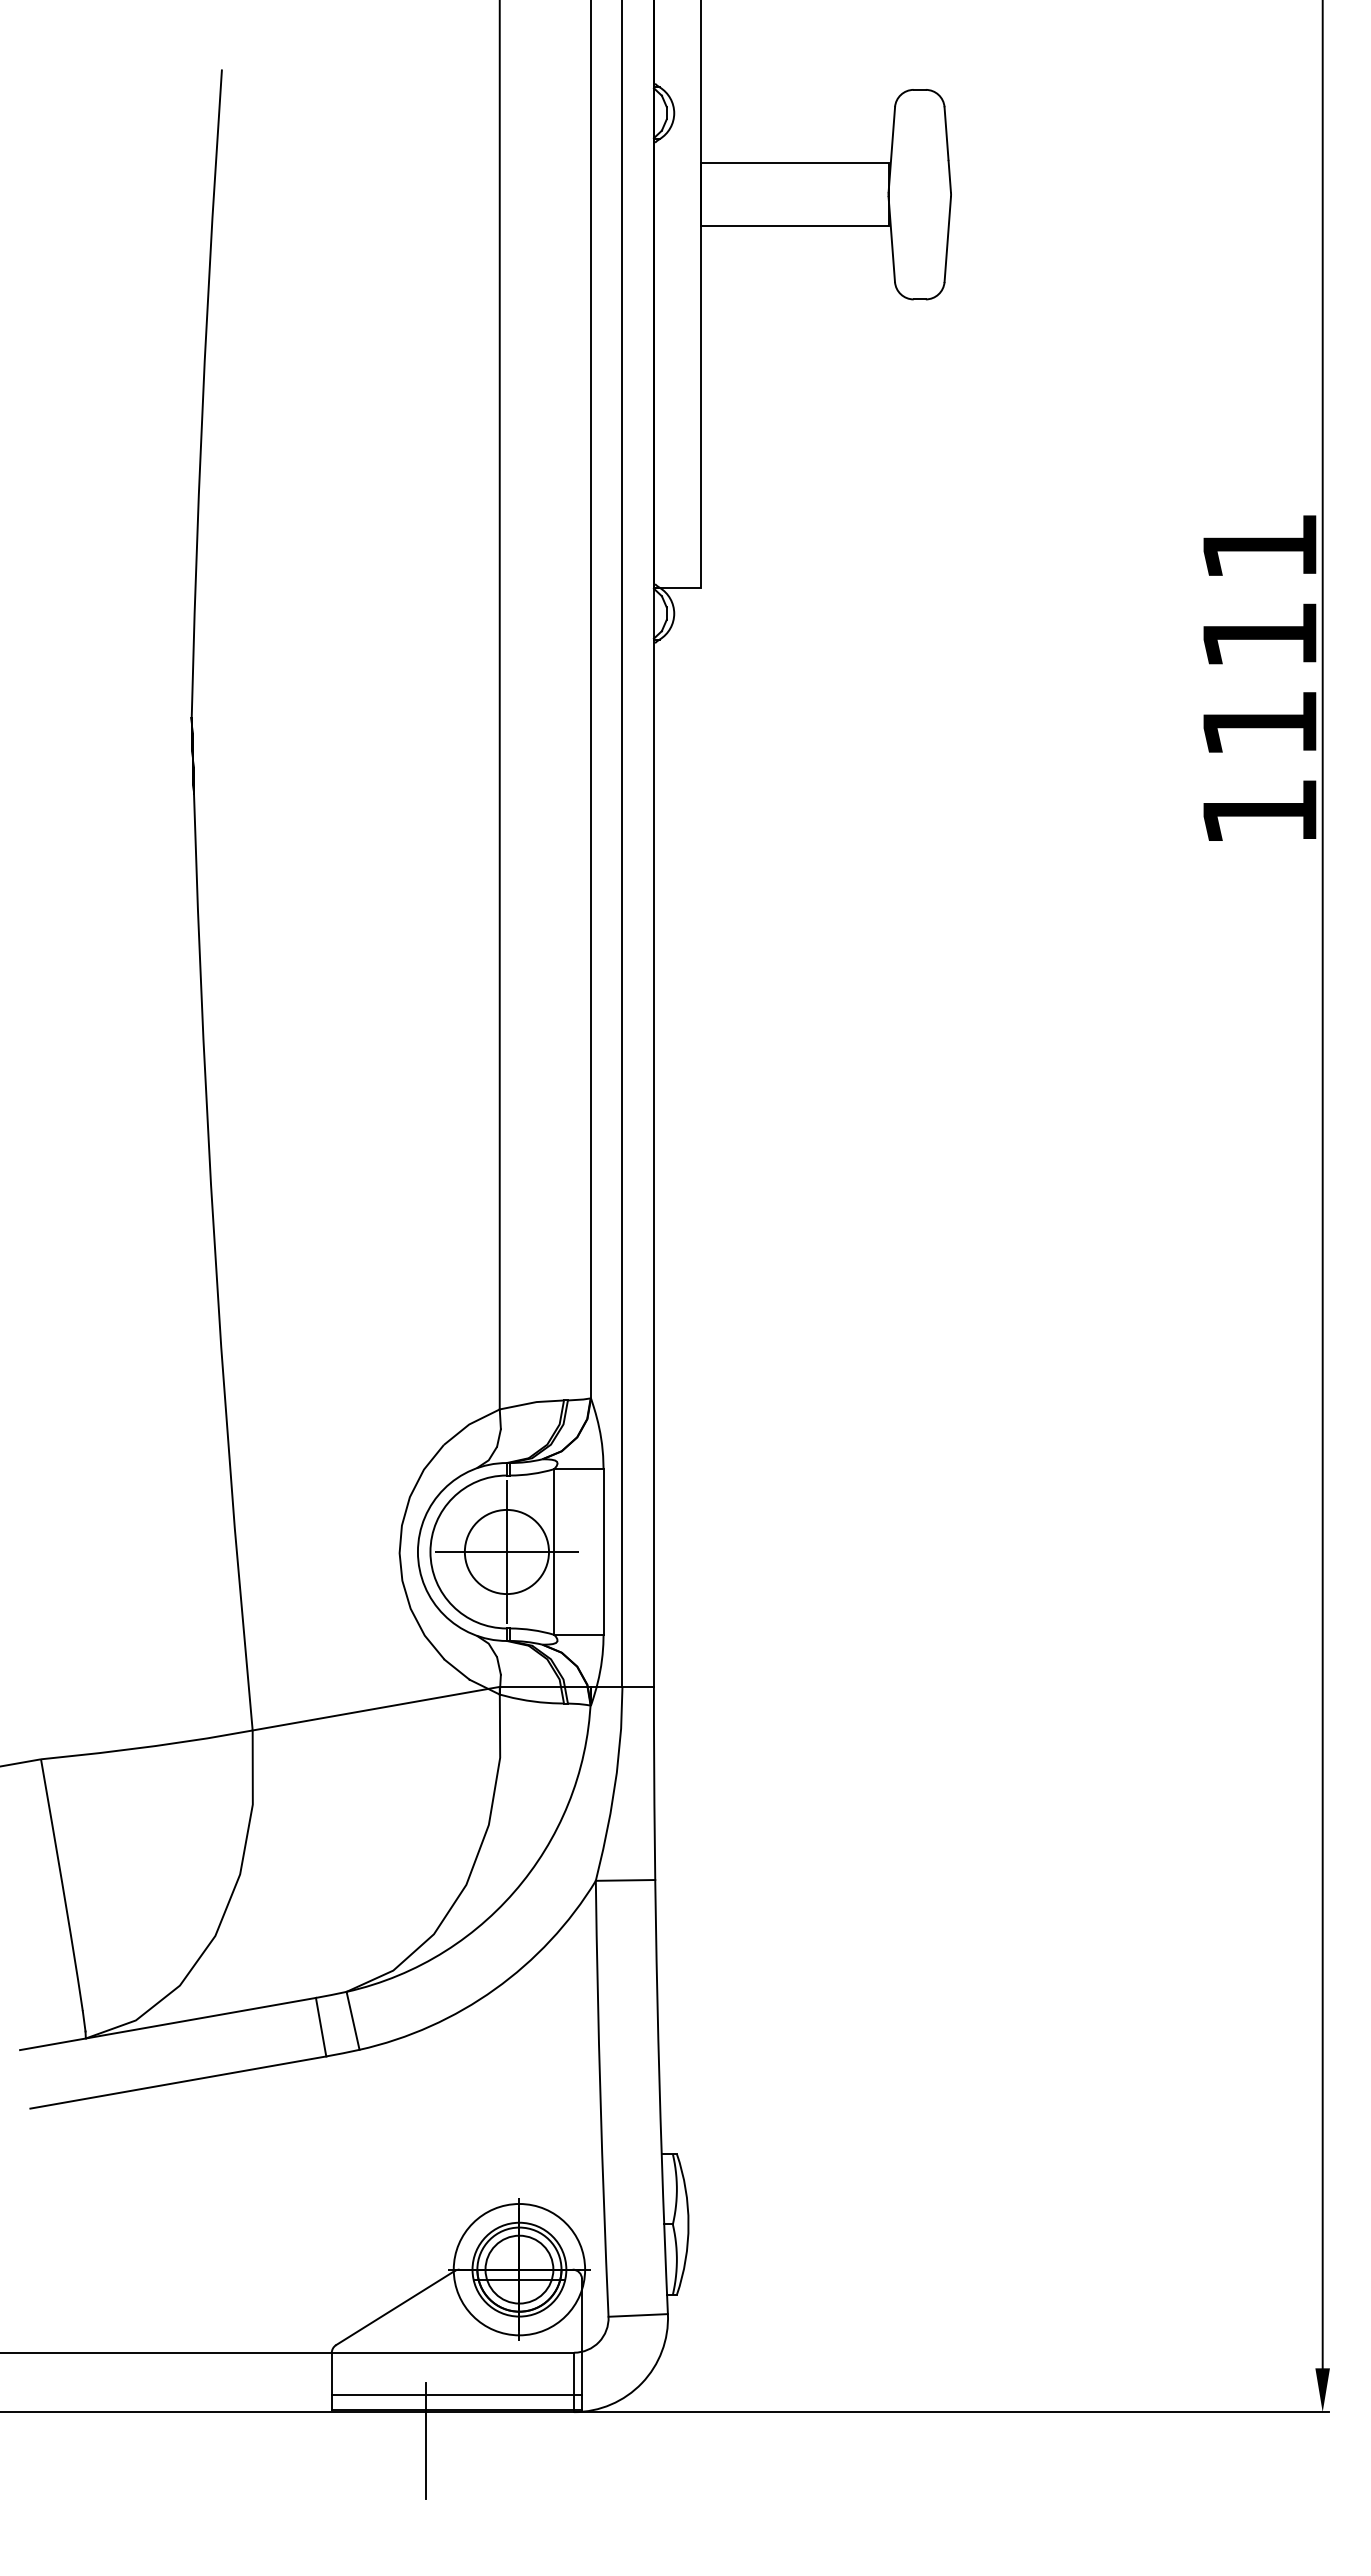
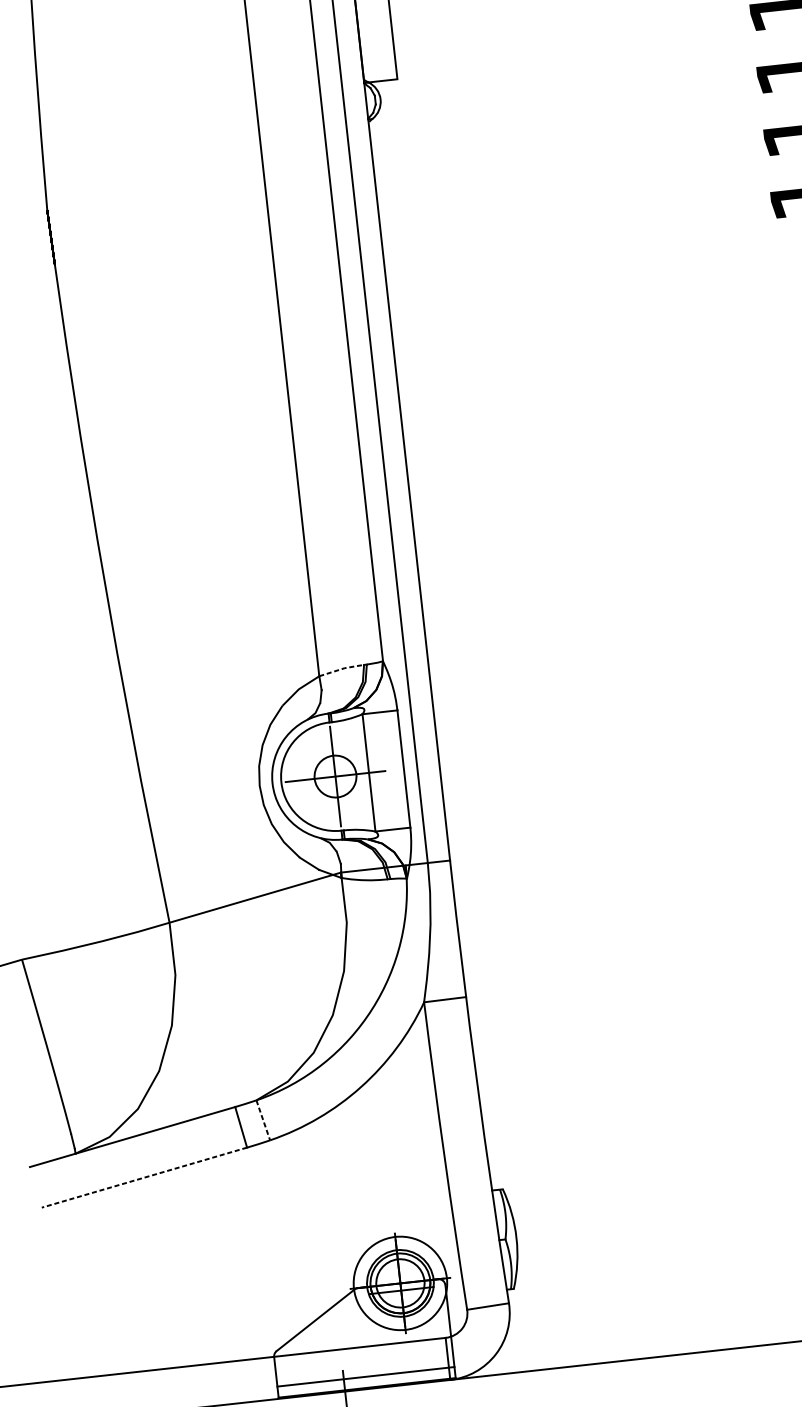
line: (532, 1402) -> (341, 668), solid -> dashed
circle: (506, 1551) -> (335, 776), size x0.7
line: (353, 2020) -> (263, 1120), solid -> dashed
line: (177, 2082) -> (143, 1177), solid -> dashed

